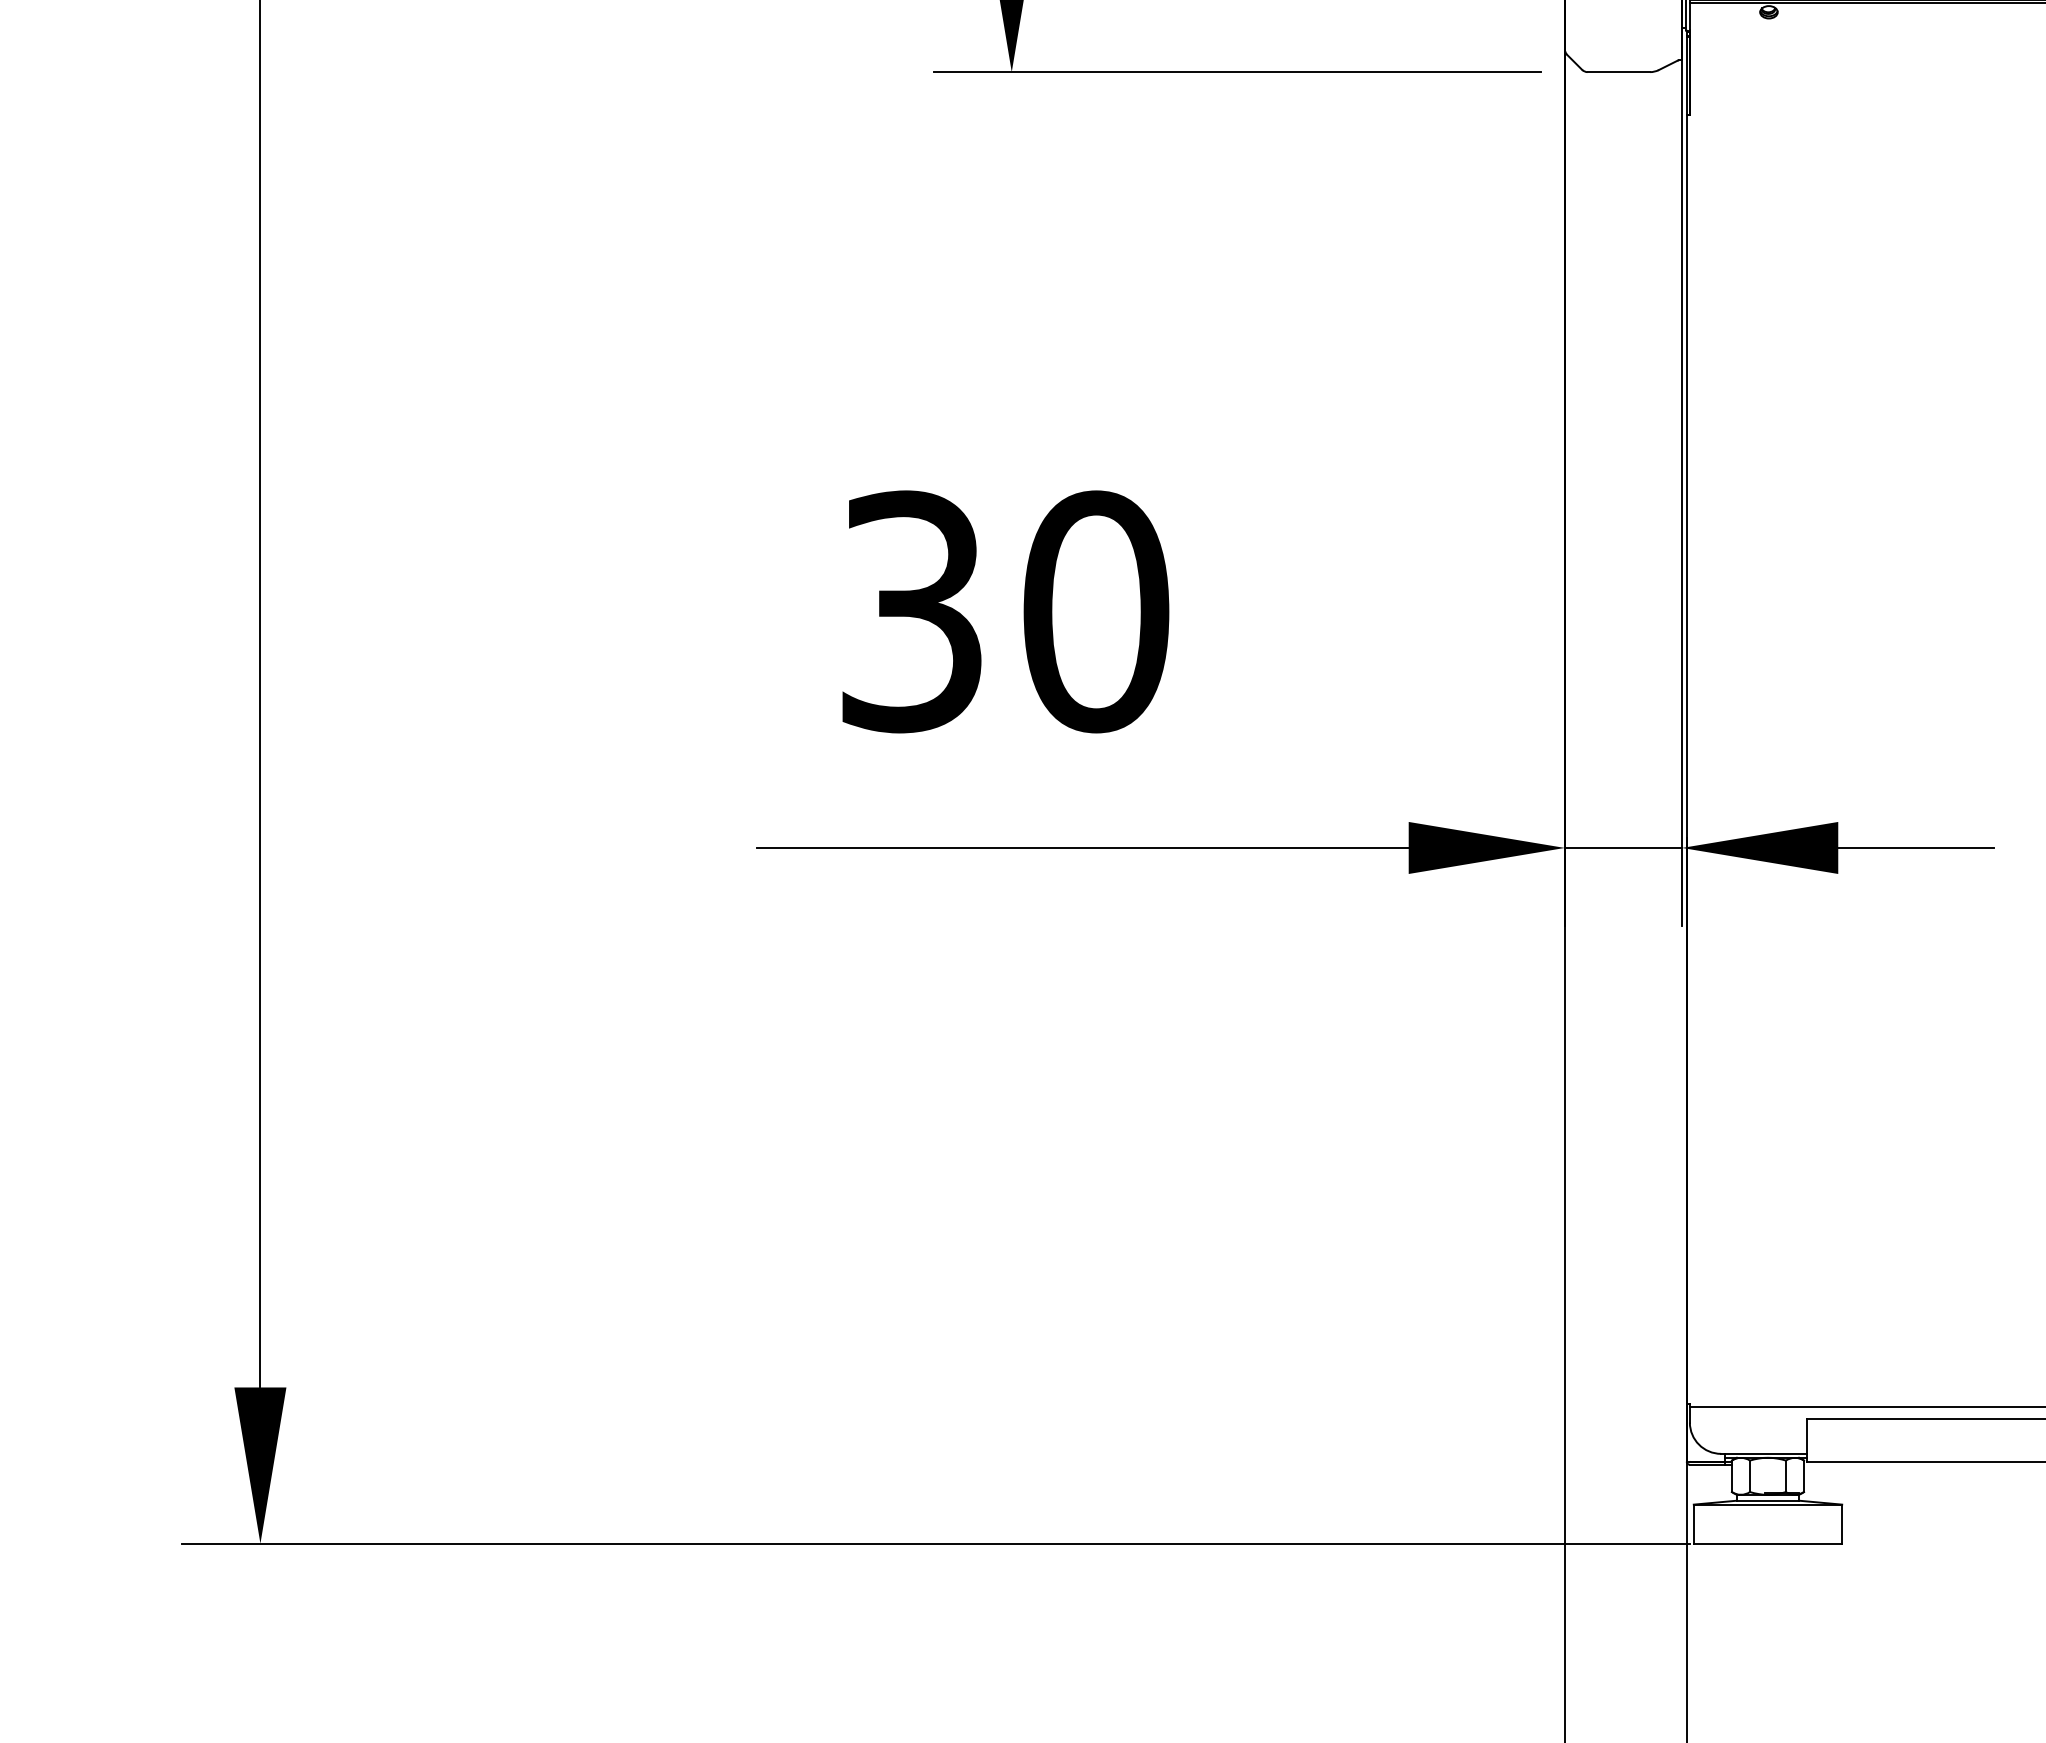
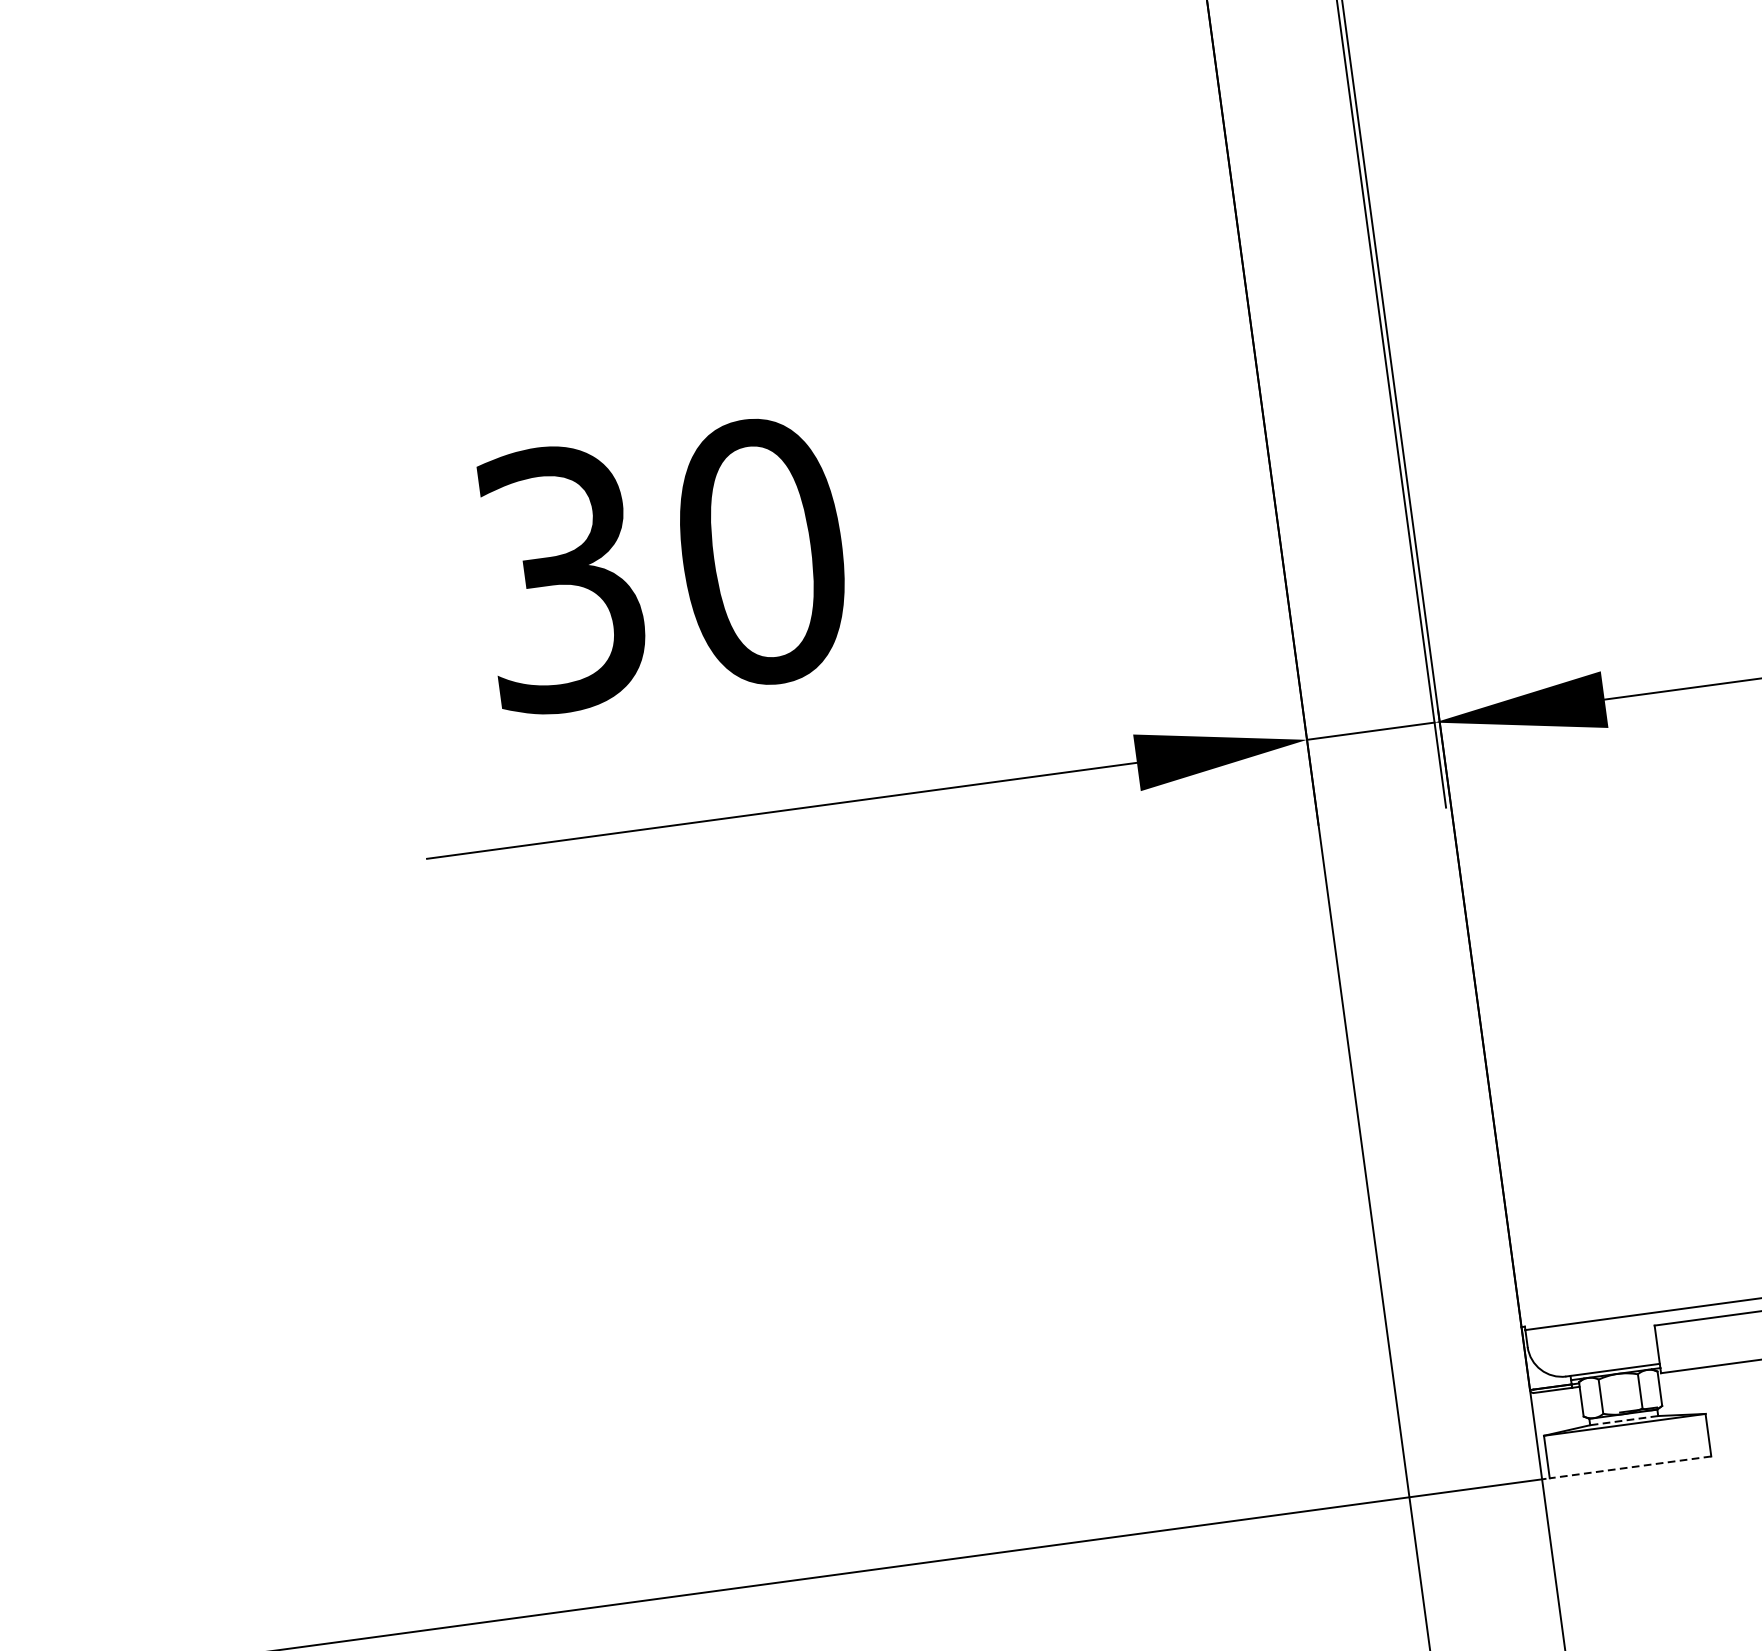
line: (1767, 1500) -> (1623, 1420), solid -> dashed
line: (1767, 1543) -> (1629, 1467), solid -> dashed

